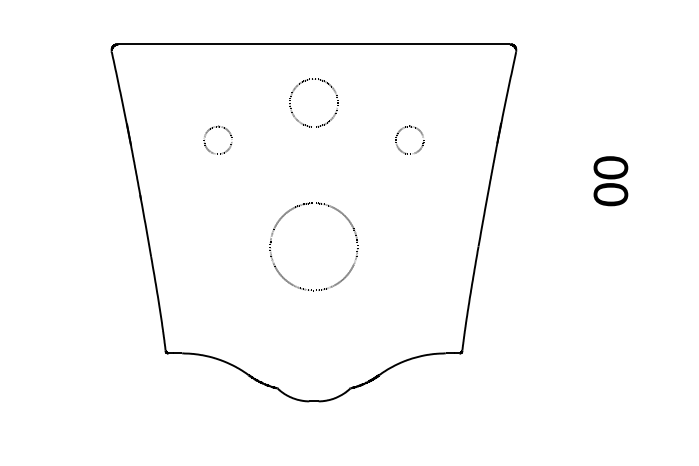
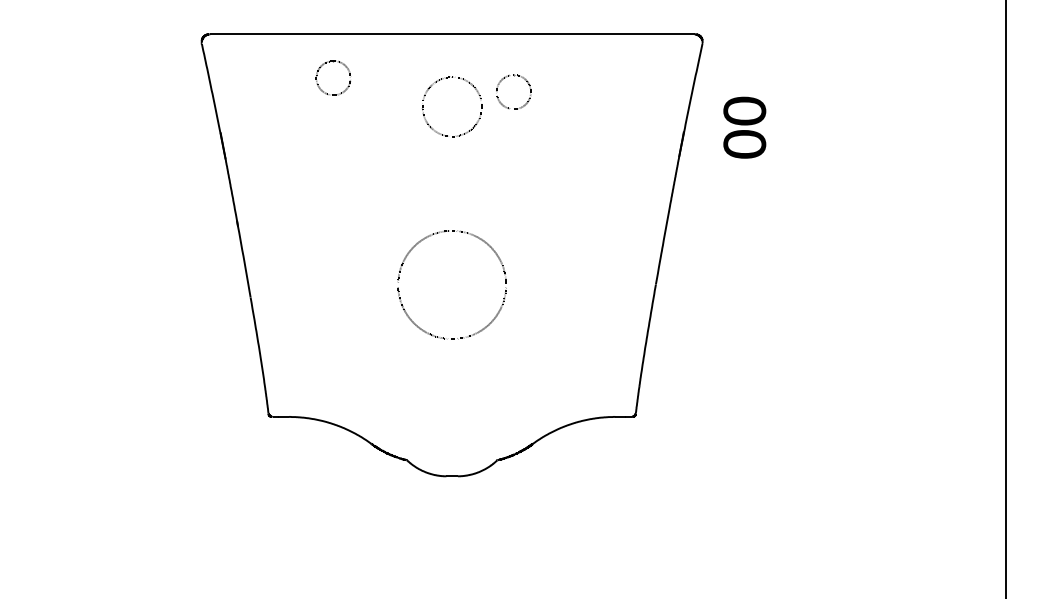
part: (218, 127) -> (333, 62), moved
part: (410, 127) -> (514, 76), moved
part: (610, 181) -> (744, 127), moved

